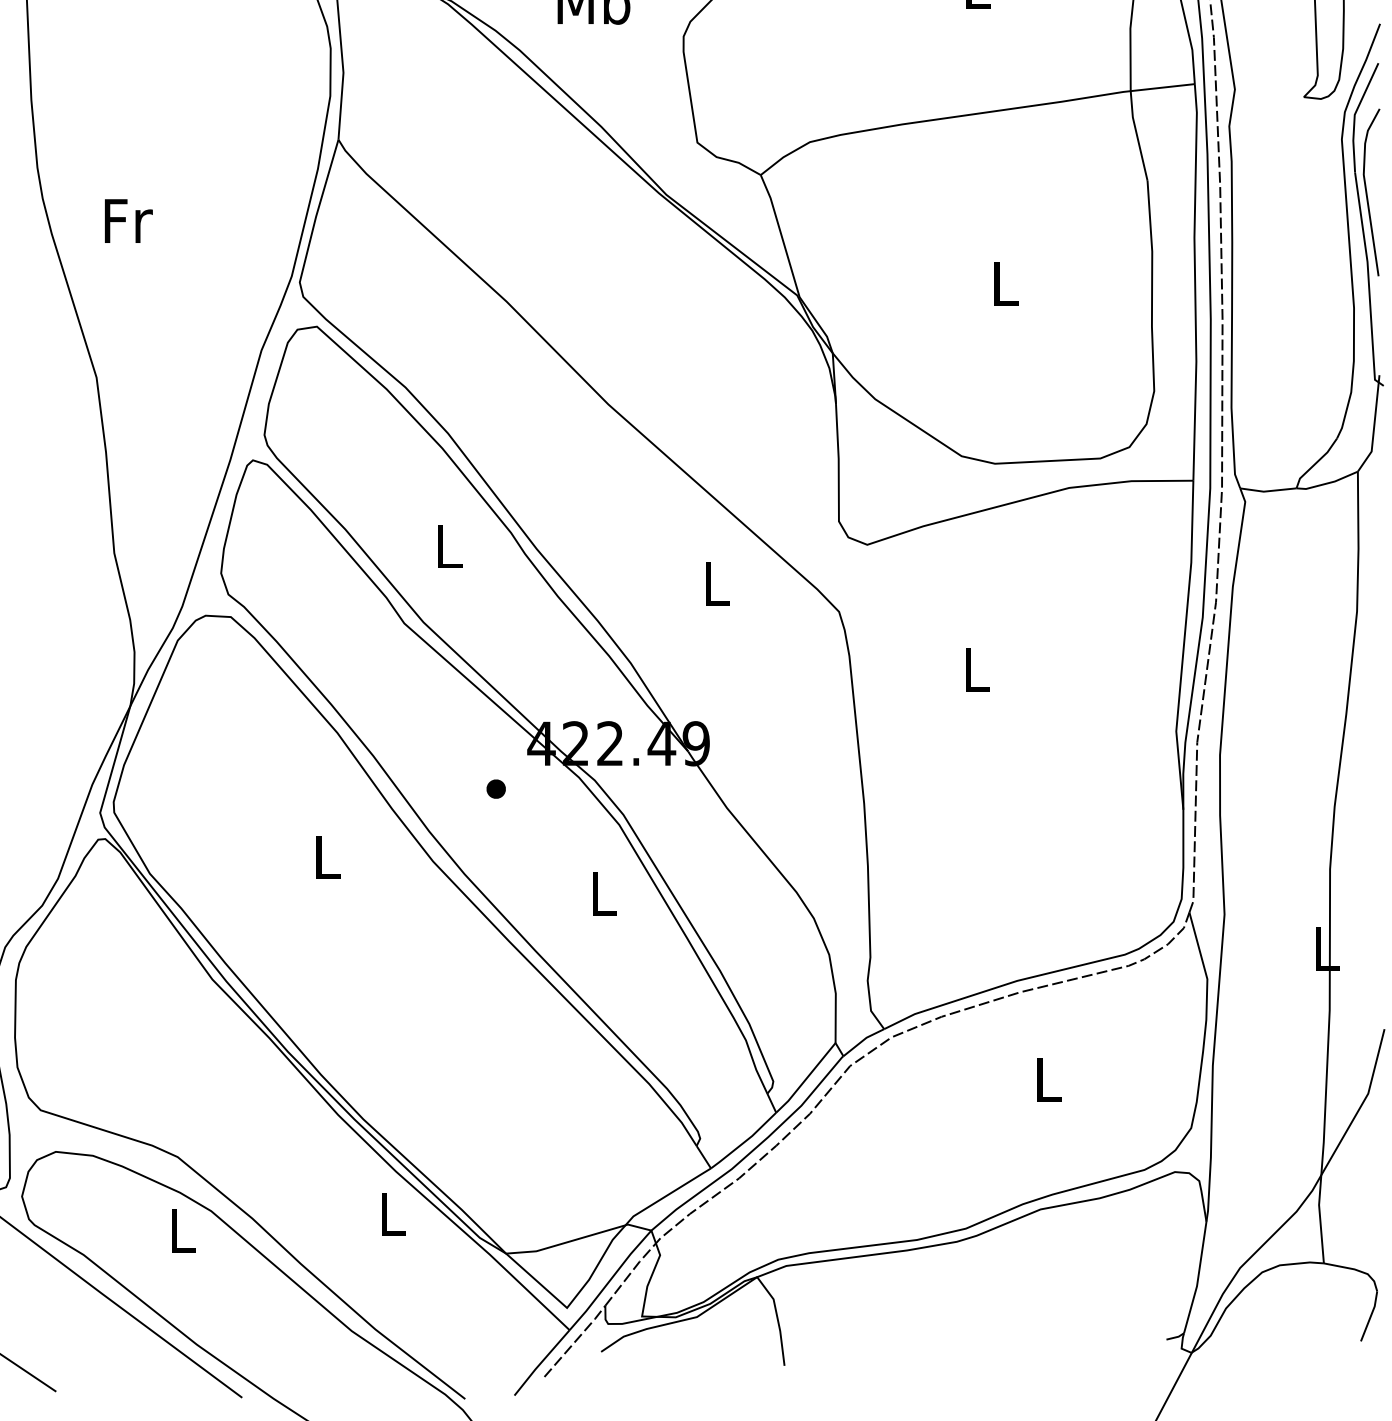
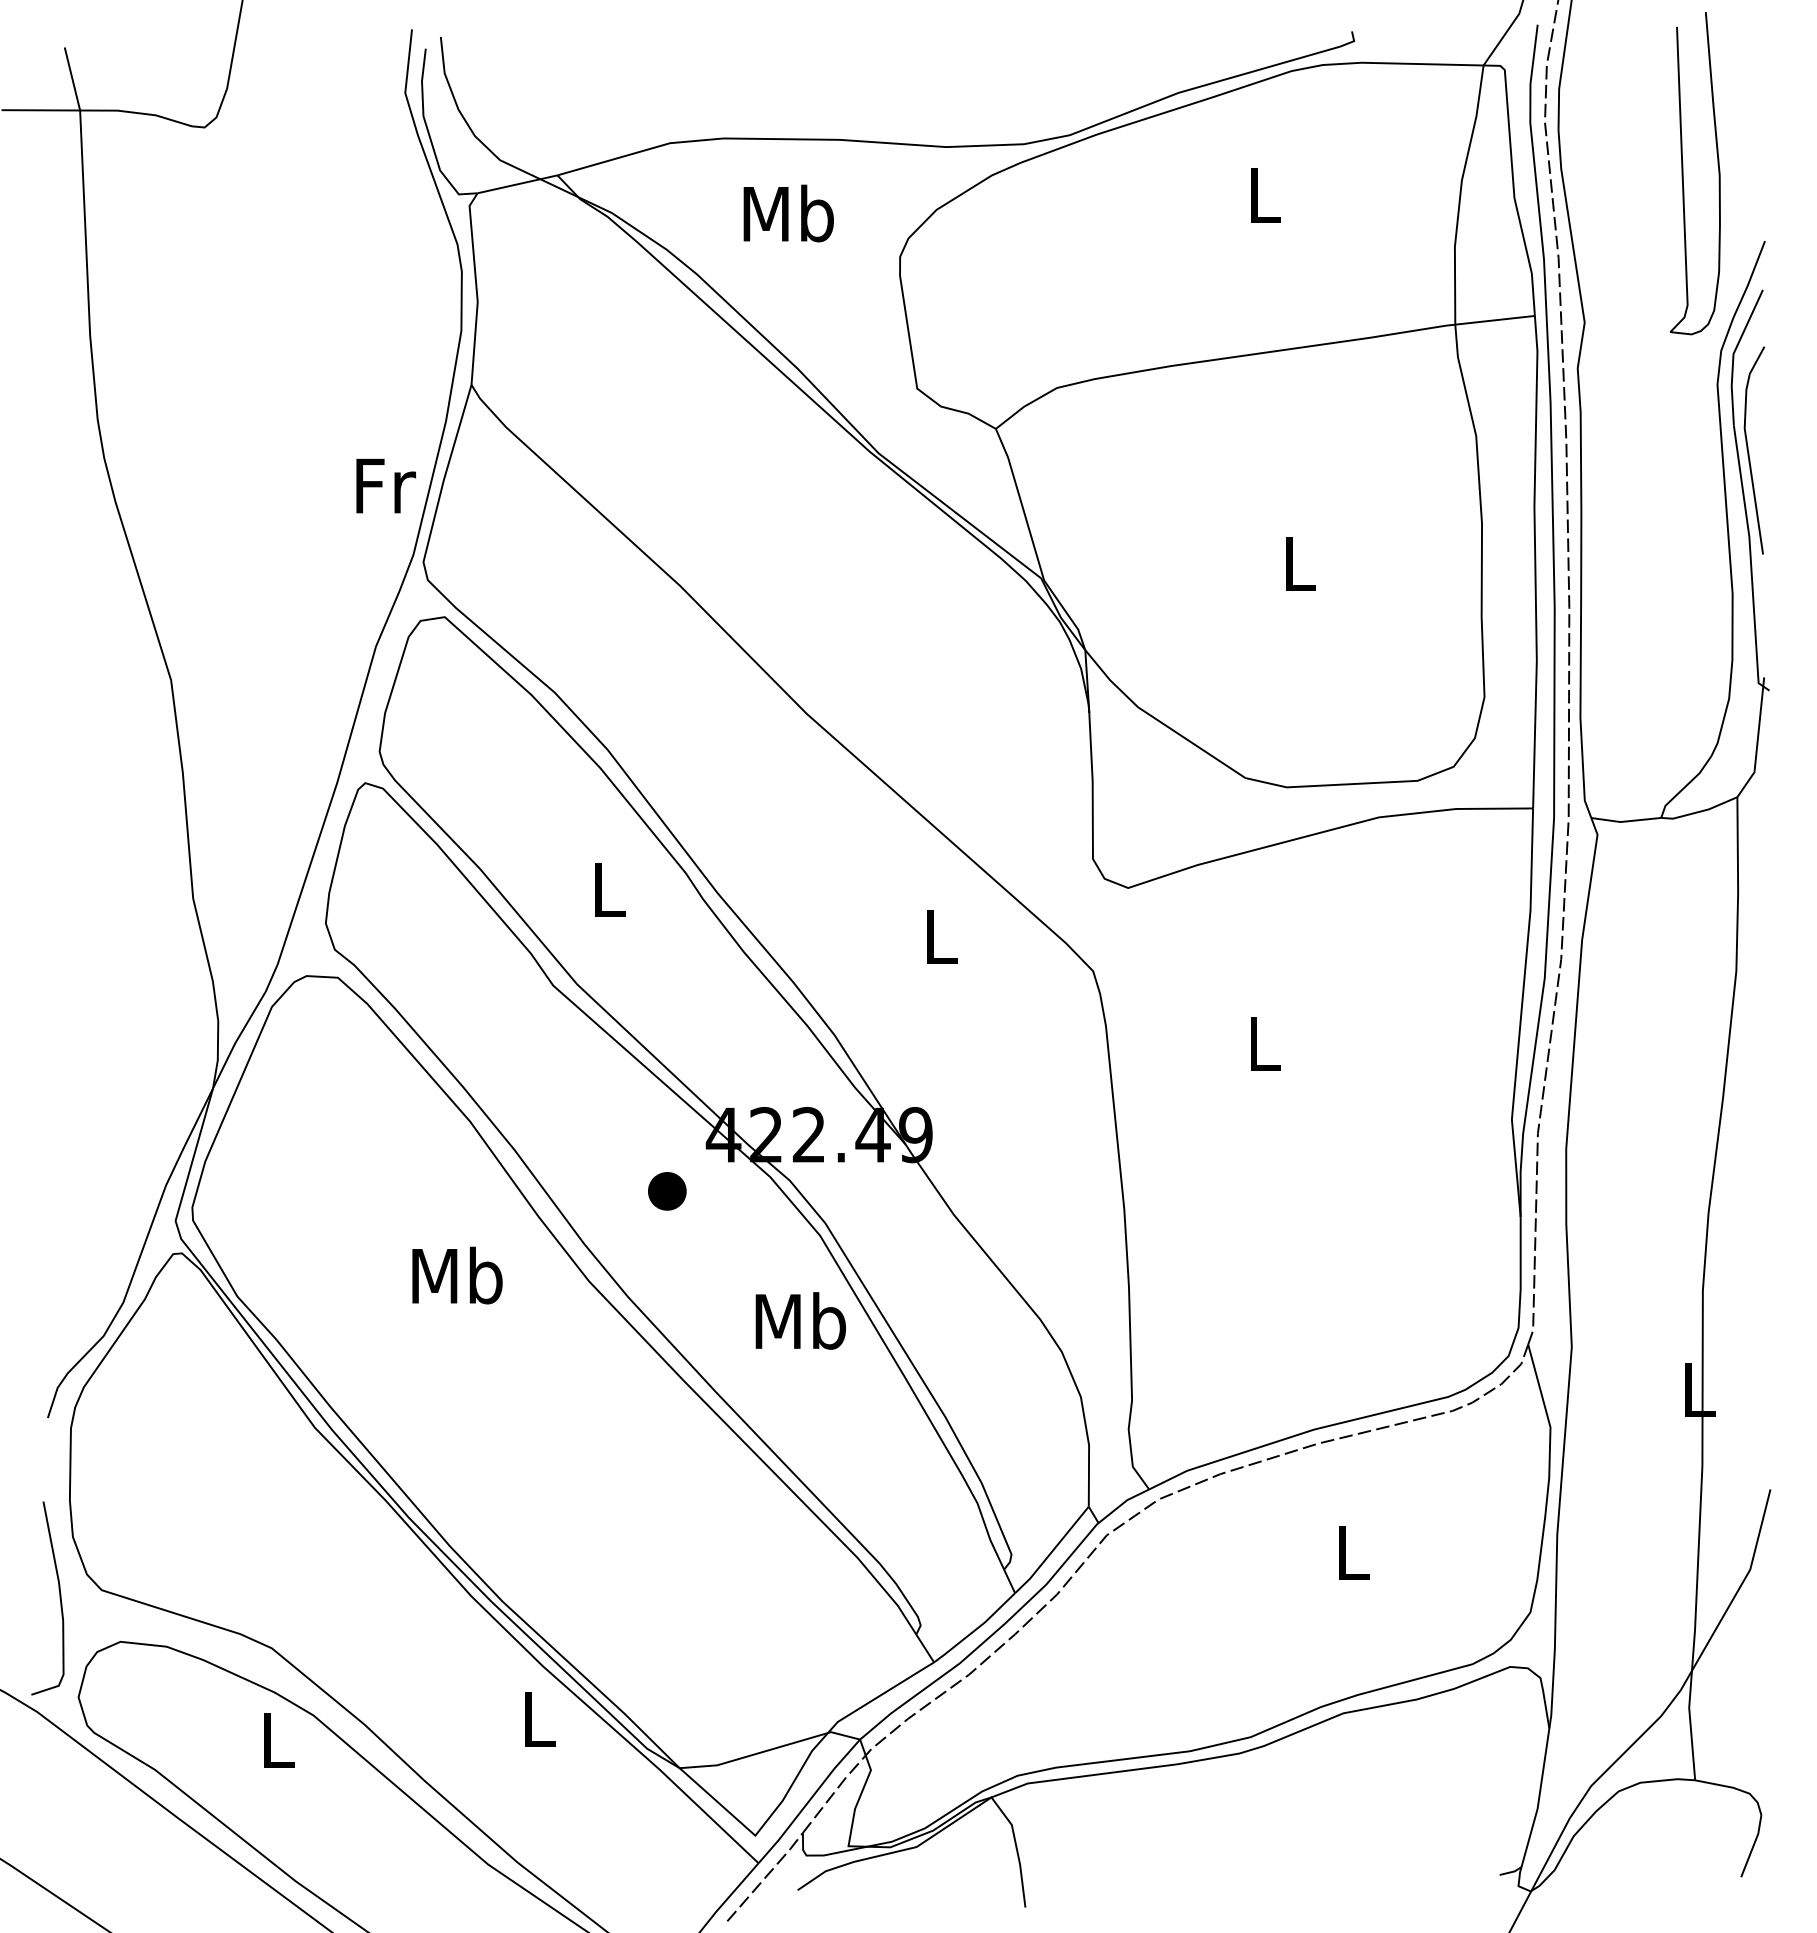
text: (128, 221) -> (385, 486), moved
part: (496, 789) -> (667, 1191), size x1.6
text: (327, 856) -> (457, 1275), L -> Mb
text: (603, 893) -> (800, 1320), L -> Mb

